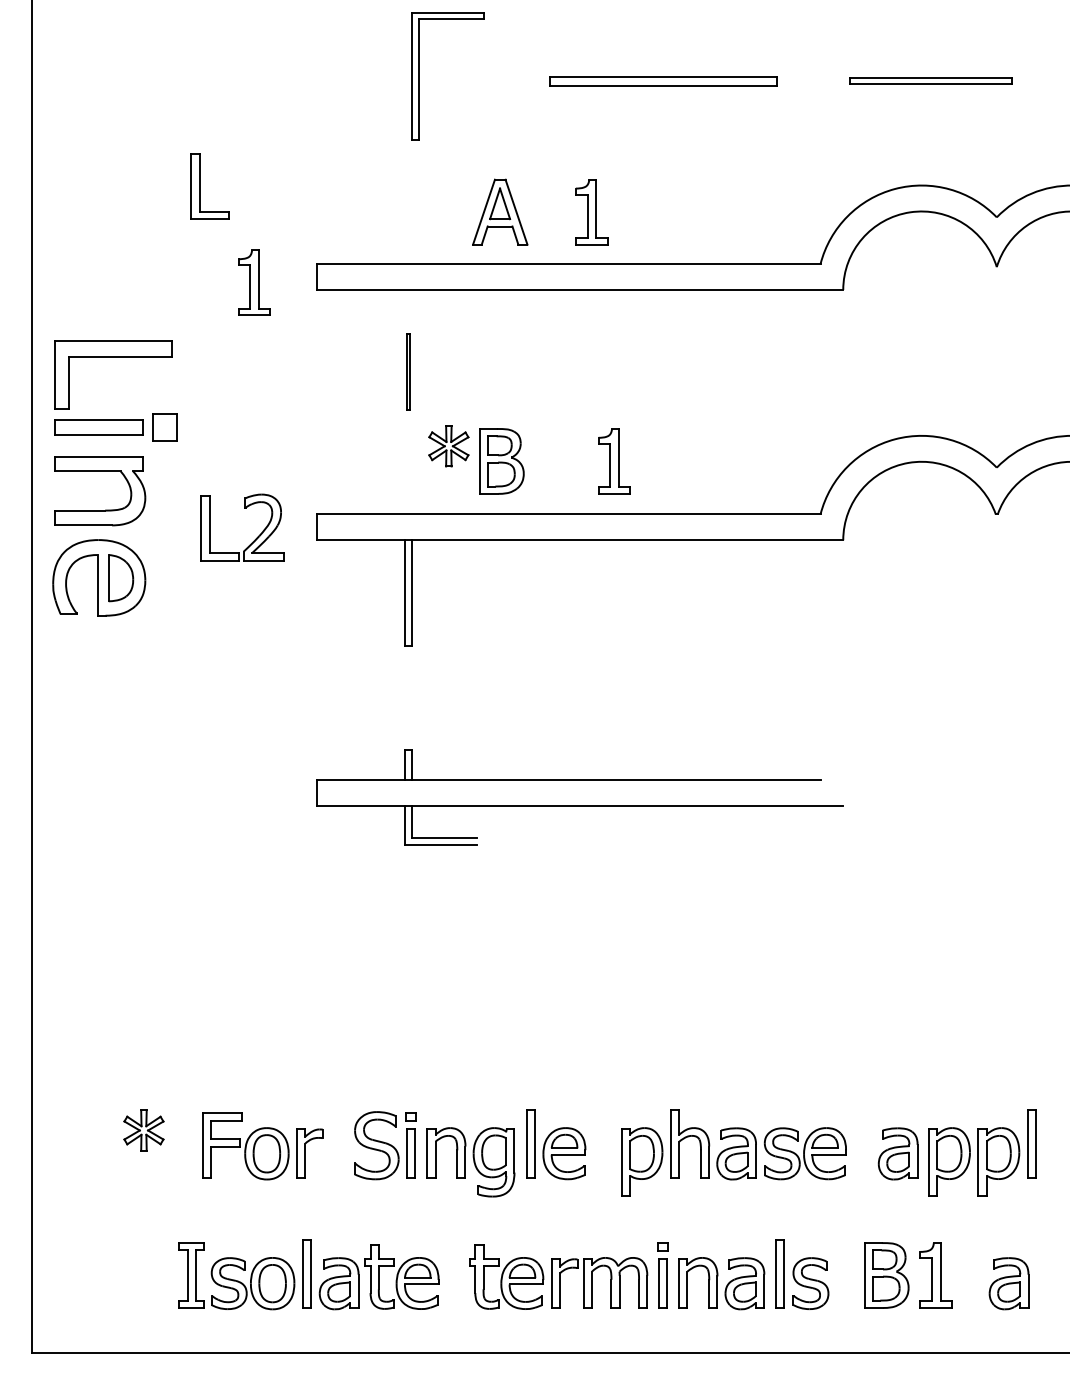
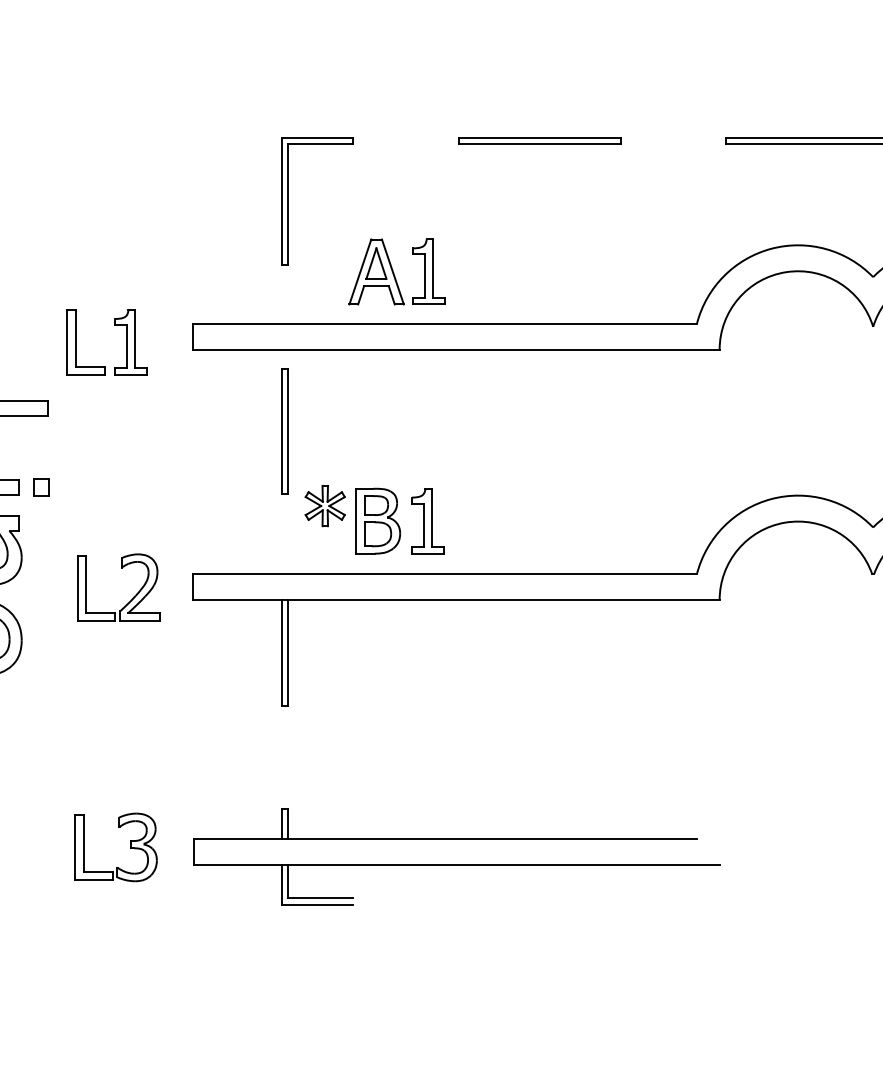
part: (419, 76) -> (288, 201), moved
part: (662, 80) -> (538, 140), size x0.71
part: (200, 186) -> (76, 342), moved
part: (591, 212) -> (428, 272), moved
part: (408, 371) -> (284, 431), size x1.67
part: (164, 427) -> (40, 487), size x0.62
part: (614, 461) -> (427, 521), moved
part: (253, 787) -> (129, 847), added

